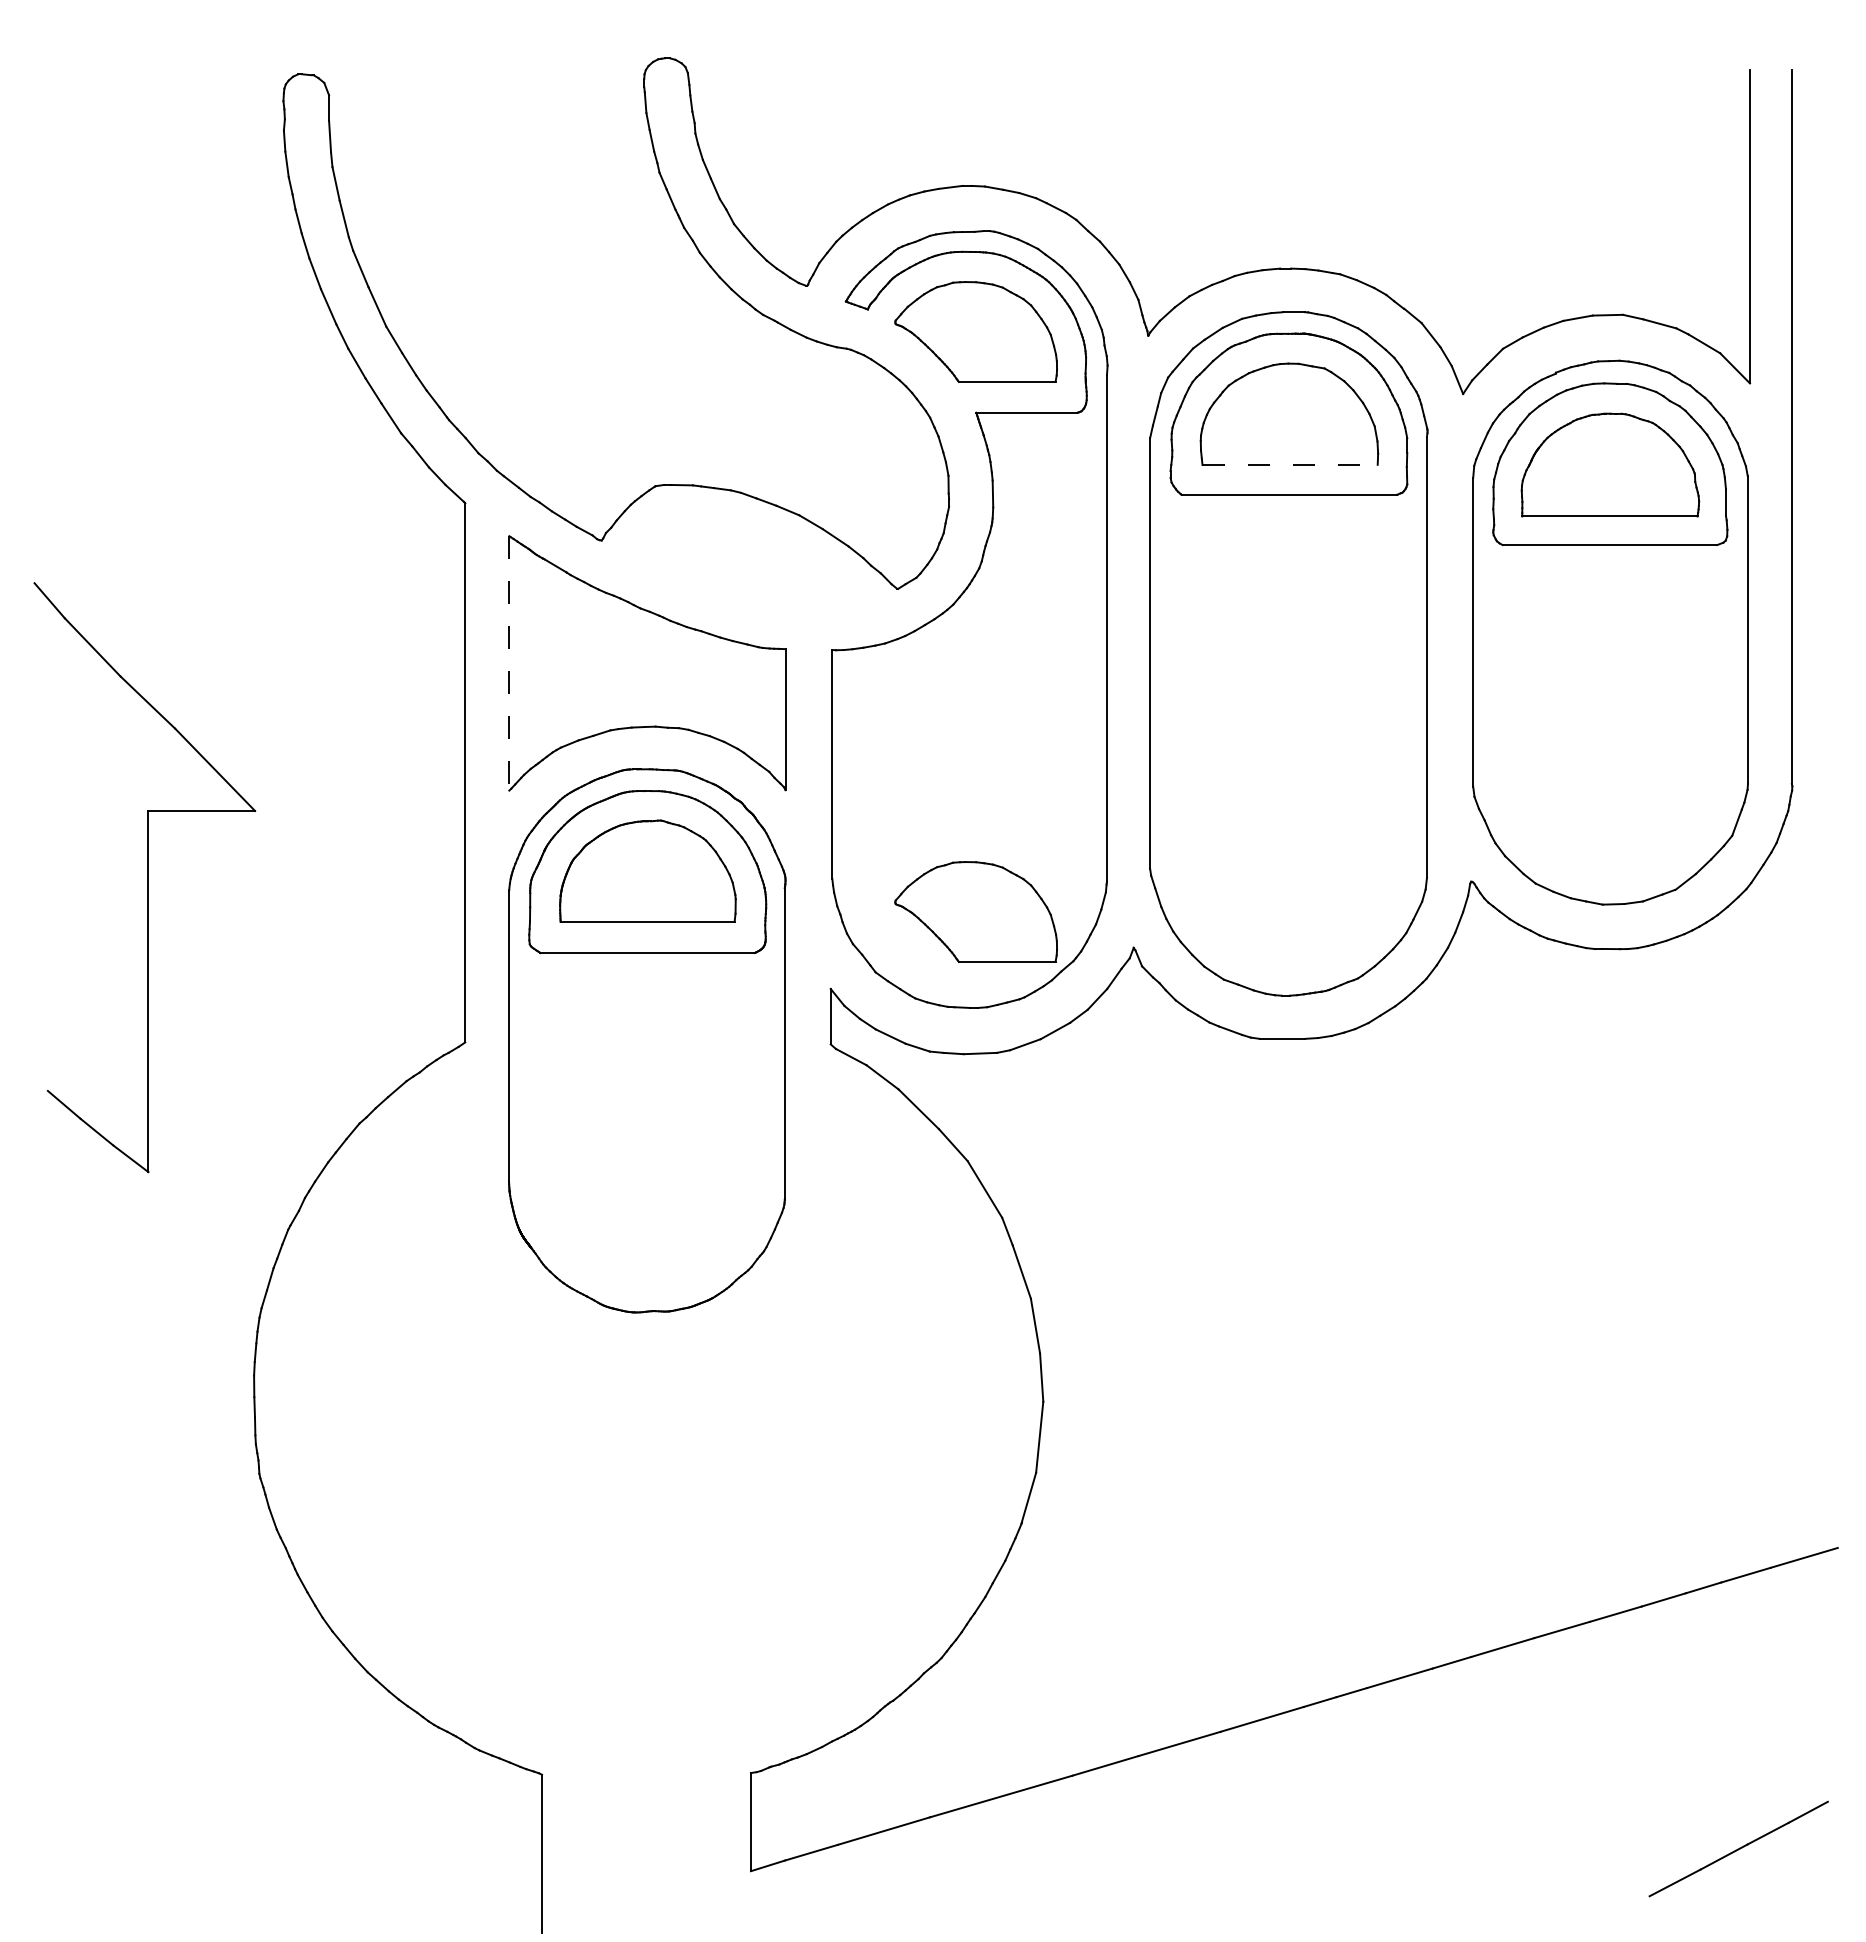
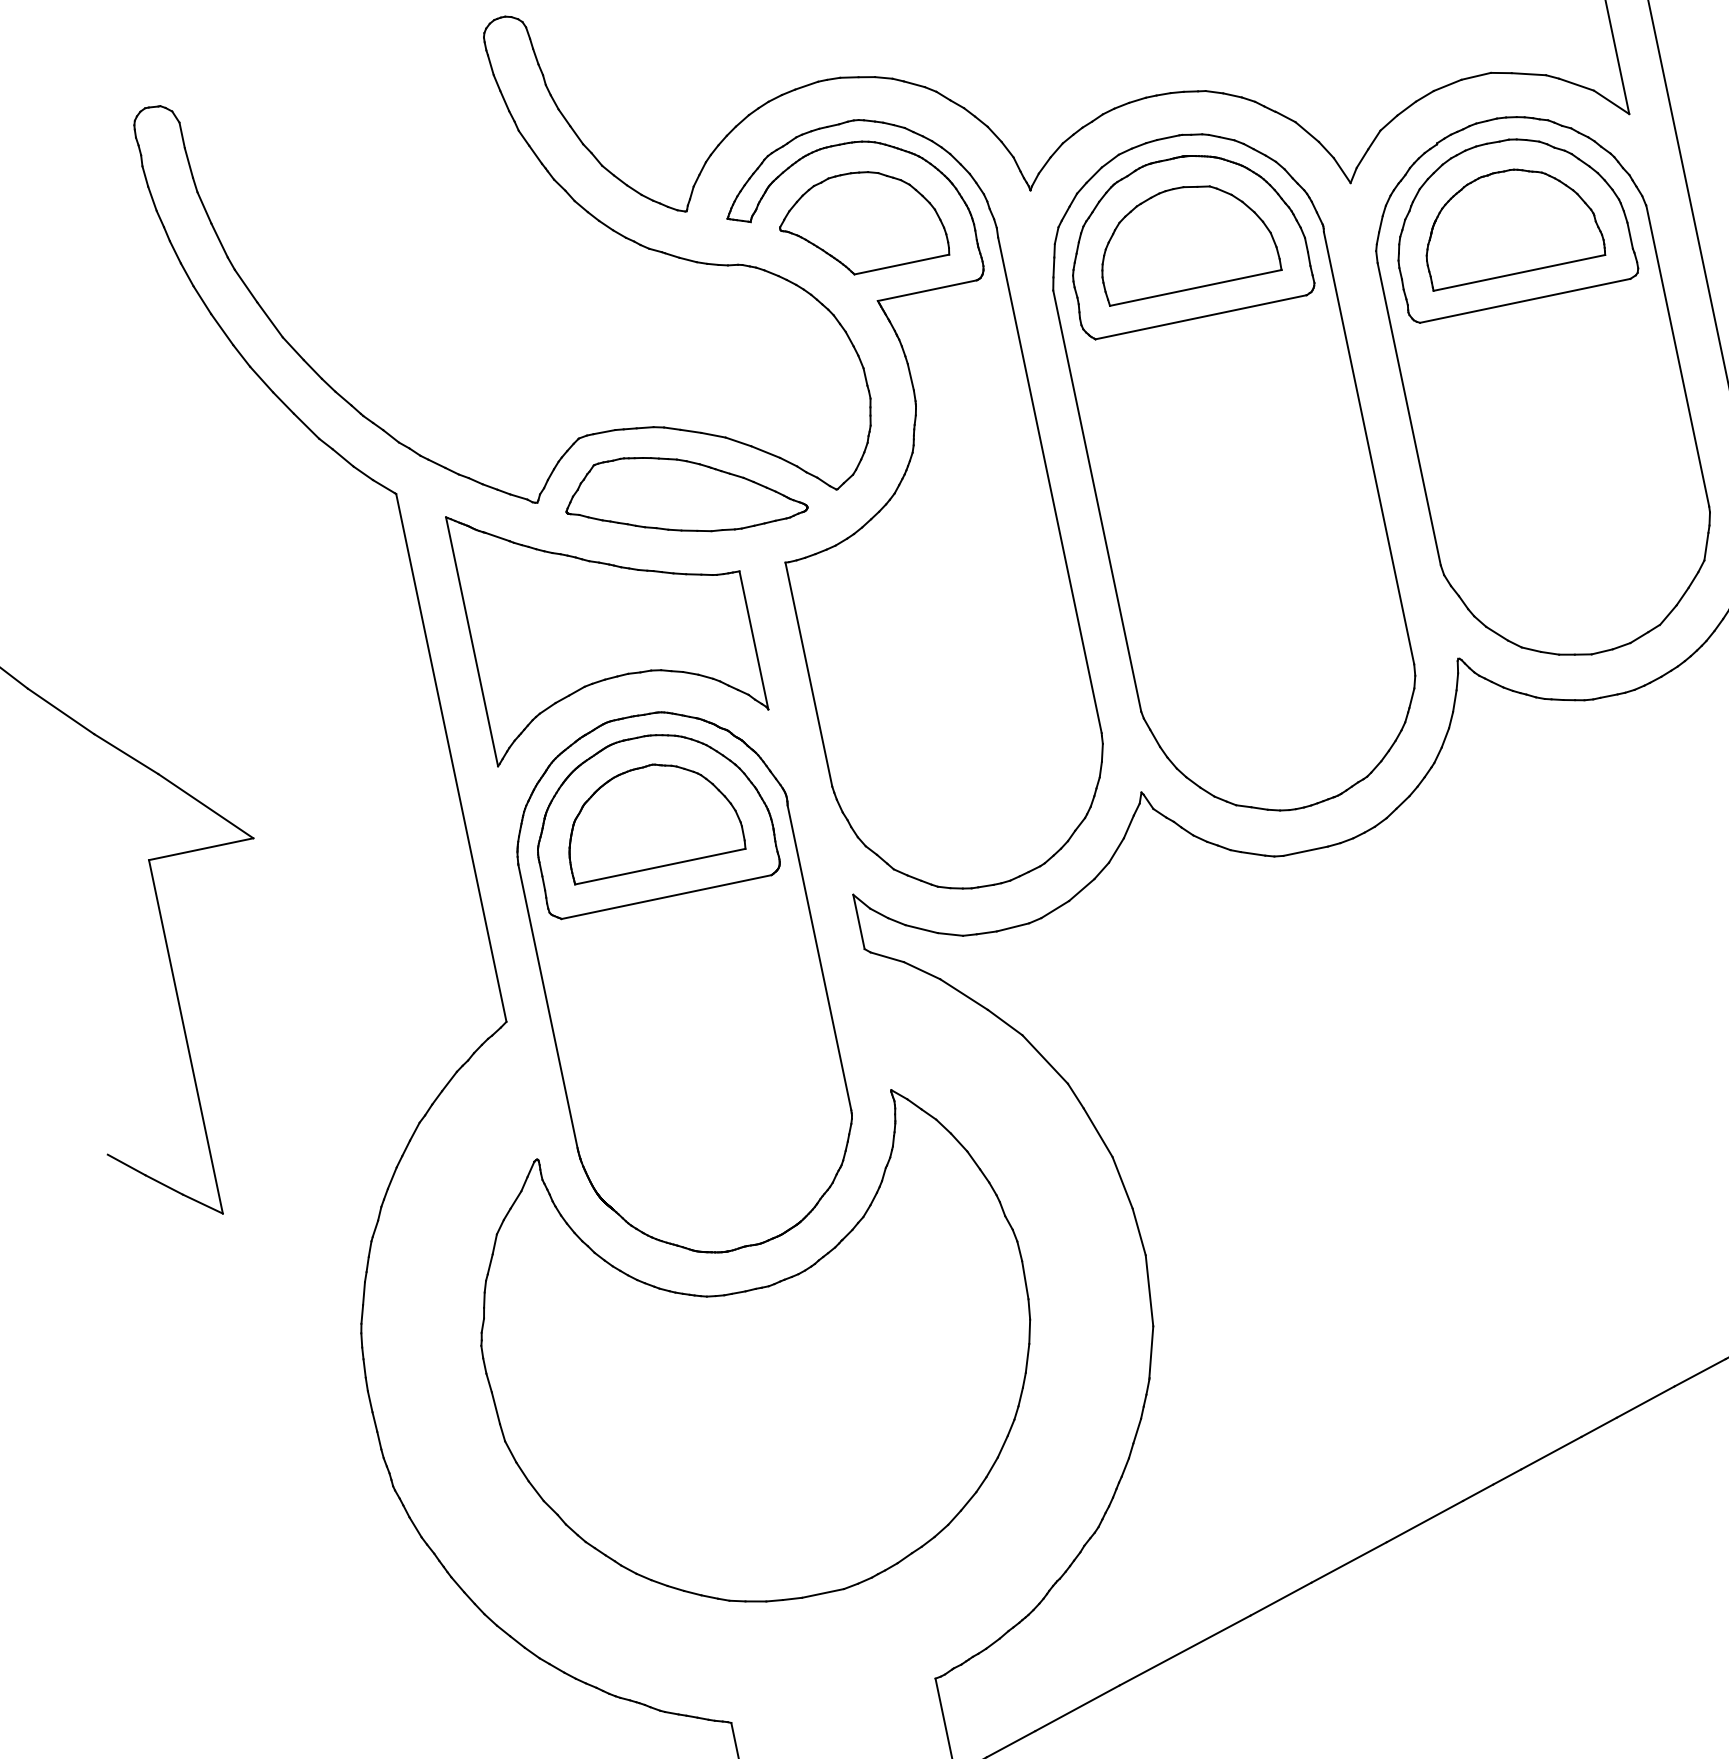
line: (1290, 464) -> (1196, 287), dashed -> solid
part: (746, 560) -> (683, 492), added
line: (509, 663) -> (472, 641), dashed -> solid
part: (975, 911) -> (979, 789), removed
part: (647, 1424) -> (762, 1358), added

